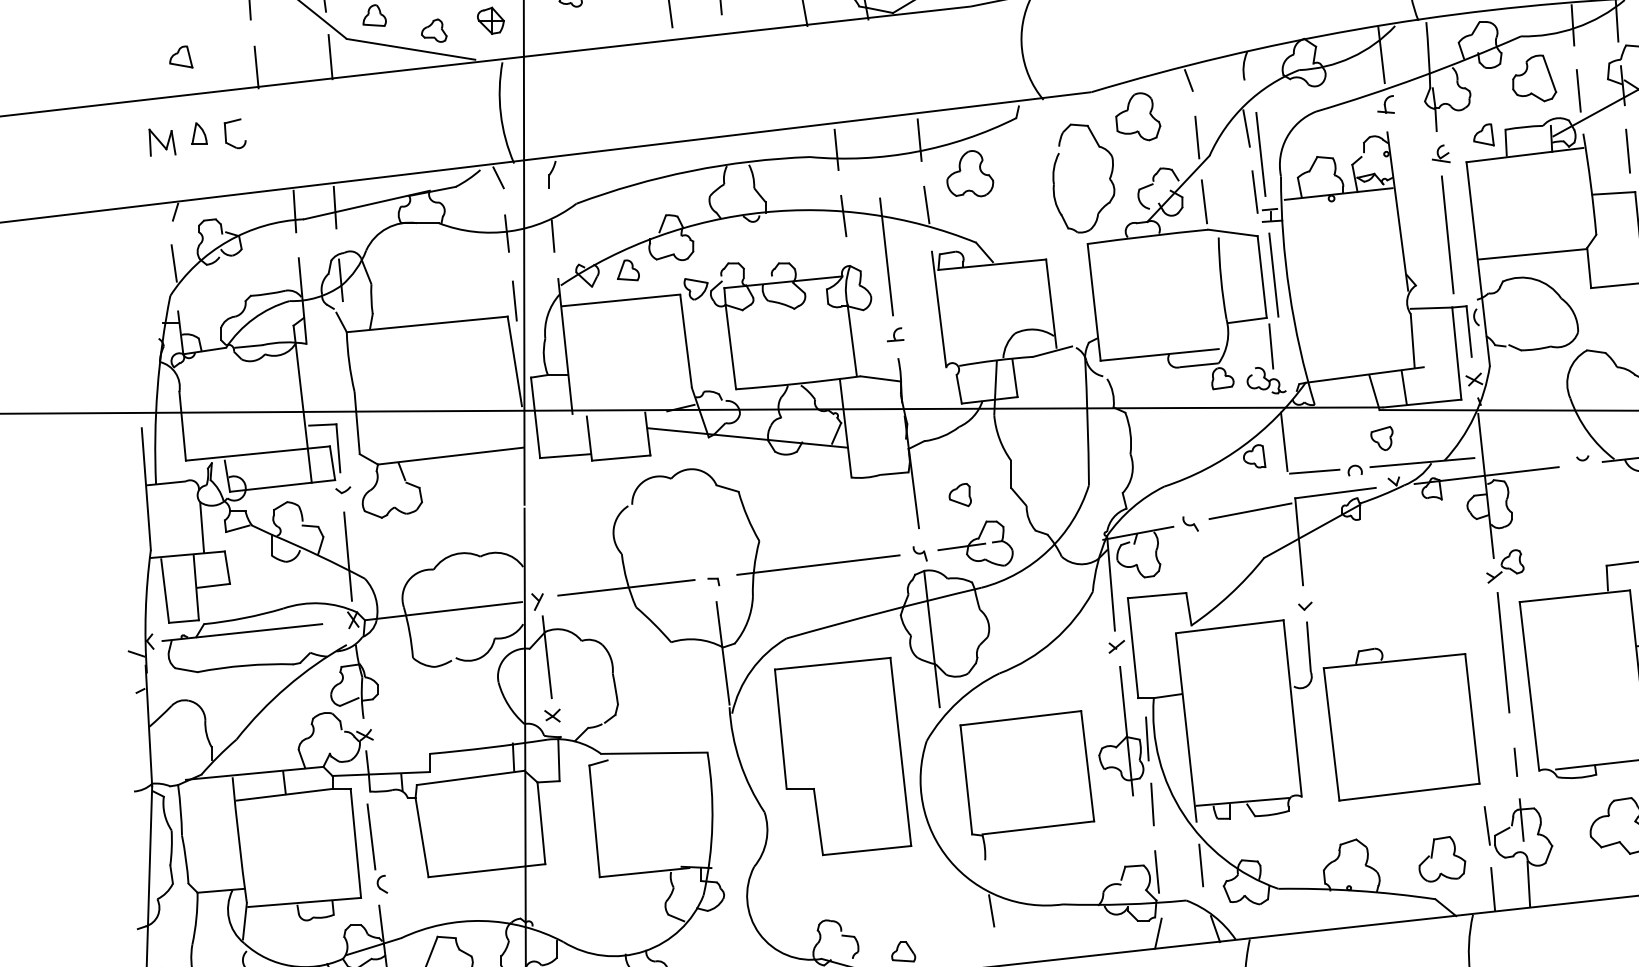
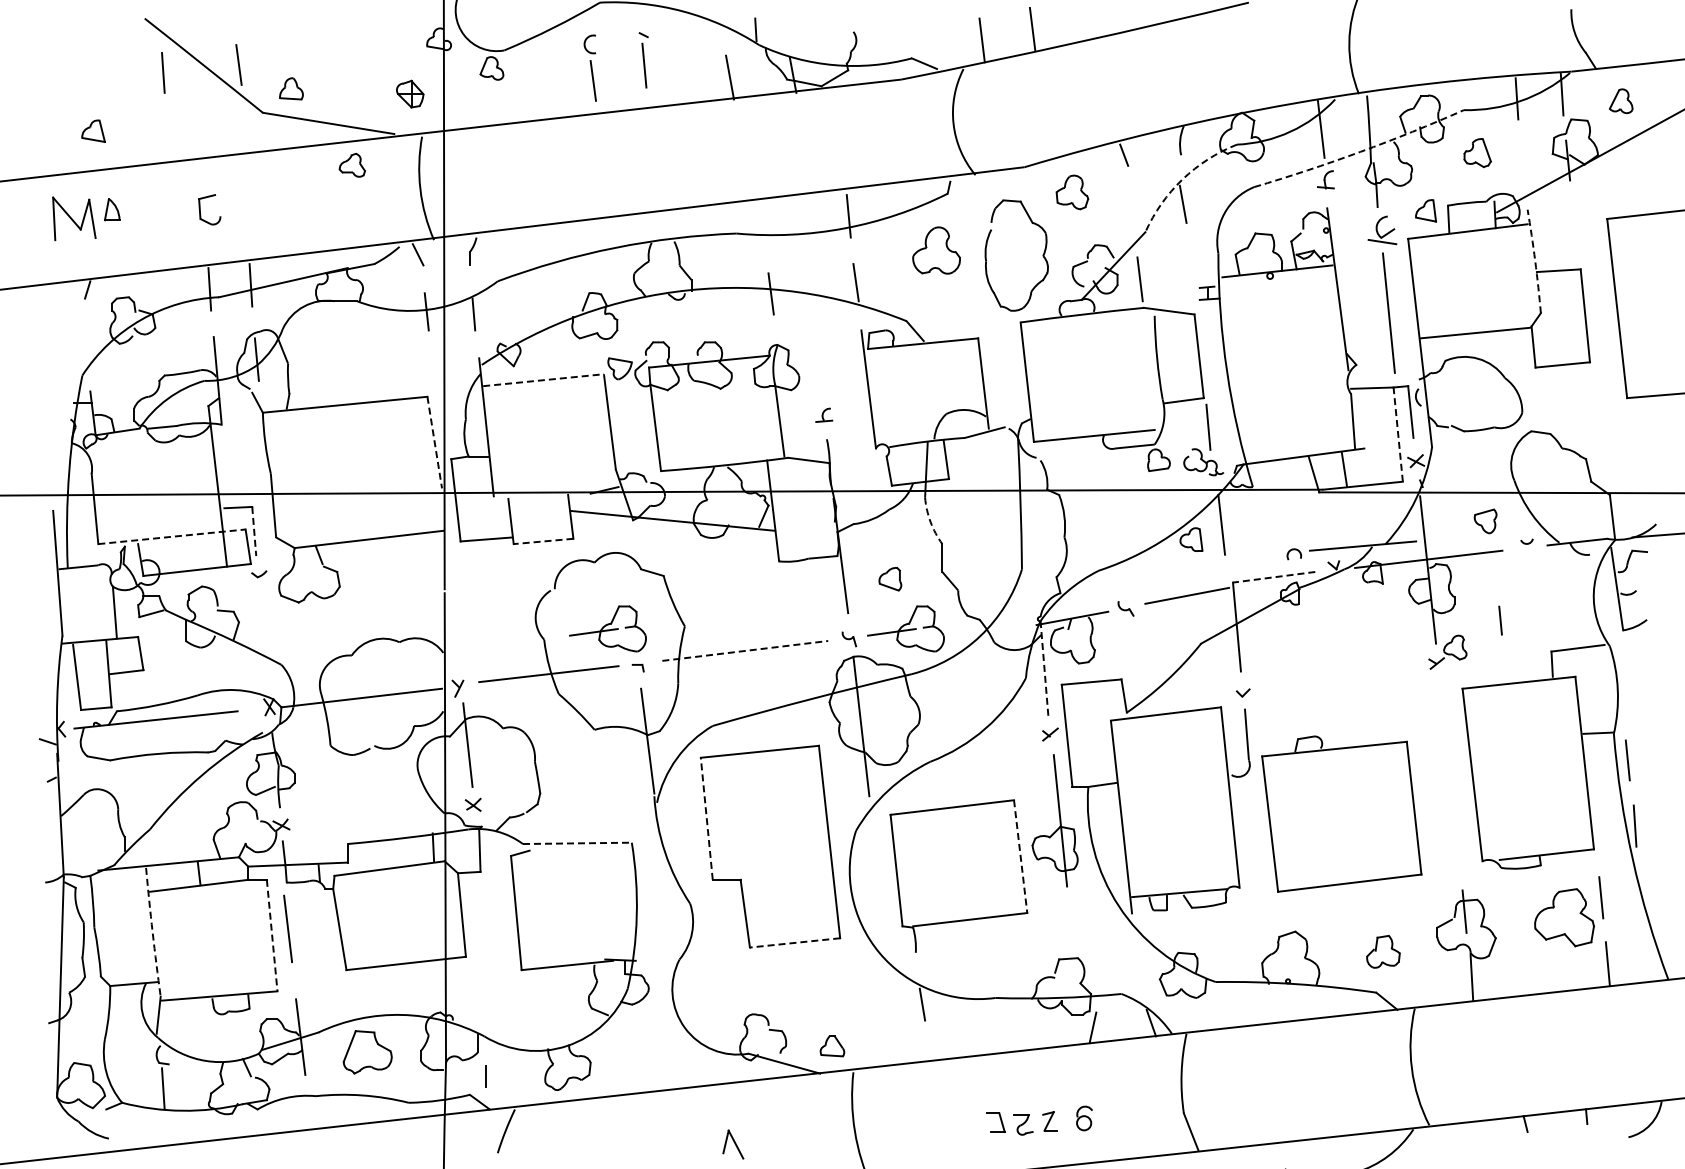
part: (433, 29) -> (351, 164), moved
line: (330, 56) -> (246, 130), removed
line: (256, 67) -> (170, 141), removed
arc: (1419, 76) -> (1360, 151), solid -> dashed
part: (1534, 77) -> (1477, 152), size x0.6
line: (1578, 90) -> (1522, 165), removed
arc: (1245, 104) -> (1182, 179), solid -> dashed
part: (1138, 116) -> (1072, 192), size x0.7
part: (226, 133) -> (200, 209), moved
line: (1197, 137) -> (1132, 213), removed
part: (162, 142) -> (74, 218), size x1.6
line: (836, 149) -> (763, 225), removed
line: (1628, 151) -> (1573, 227), removed
part: (1440, 153) -> (1381, 229), size x1.6
line: (1260, 154) -> (1197, 230), removed
part: (970, 173) -> (936, 250), moved
arc: (1591, 184) -> (1535, 261), solid -> dashed
line: (1254, 192) -> (1191, 269), removed
line: (886, 256) -> (814, 335), removed
line: (174, 262) -> (86, 341), removed
part: (628, 270) -> (550, 349), removed
line: (1273, 275) -> (1210, 354), removed
line: (514, 300) -> (434, 380), removed
line: (621, 300) -> (543, 380), solid -> dashed
line: (1457, 353) -> (1398, 434), solid -> dashed
line: (514, 362) -> (434, 443), solid -> dashed
part: (1381, 438) -> (1485, 521), moved
arc: (999, 439) -> (930, 522), solid -> dashed
line: (338, 448) -> (254, 531), solid -> dashed
line: (258, 453) -> (172, 536), solid -> dashed
line: (621, 458) -> (543, 541), solid -> dashed
line: (1314, 471) -> (1252, 555), removed
line: (1334, 493) -> (1273, 577), solid -> dashed
part: (683, 543) -> (607, 628), added
line: (348, 556) -> (264, 642), removed
line: (818, 564) -> (745, 650), solid -> dashed
line: (1110, 583) -> (1044, 669), solid -> dashed
line: (1503, 652) -> (1445, 740), removed
line: (780, 728) -> (706, 818), solid -> dashed
line: (1147, 738) -> (1081, 828), removed
line: (654, 753) -> (577, 843), solid -> dashed
line: (1515, 762) -> (1500, 620), moved
line: (1087, 766) -> (1020, 856), solid -> dashed
line: (1152, 804) -> (1086, 895), removed
line: (1487, 825) -> (1429, 917), removed
arc: (238, 840) -> (152, 932), solid -> dashed
line: (356, 843) -> (272, 935), solid -> dashed
line: (866, 850) -> (794, 942), solid -> dashed
part: (1442, 858) -> (1383, 951), size x0.7
line: (1200, 864) -> (1136, 957), removed
line: (1156, 871) -> (1091, 964), removed
part: (381, 884) -> (298, 977), removed
line: (1493, 889) -> (1435, 982), removed

